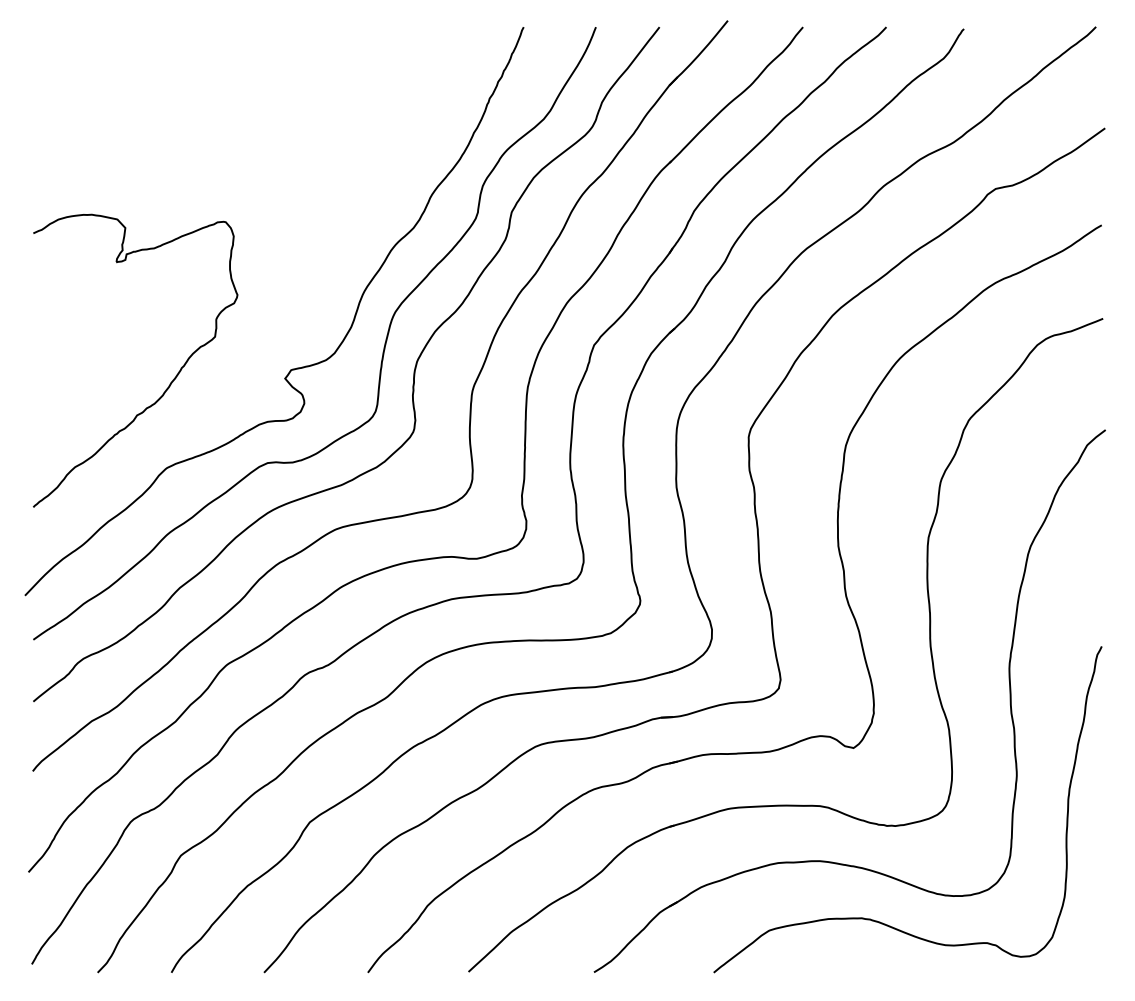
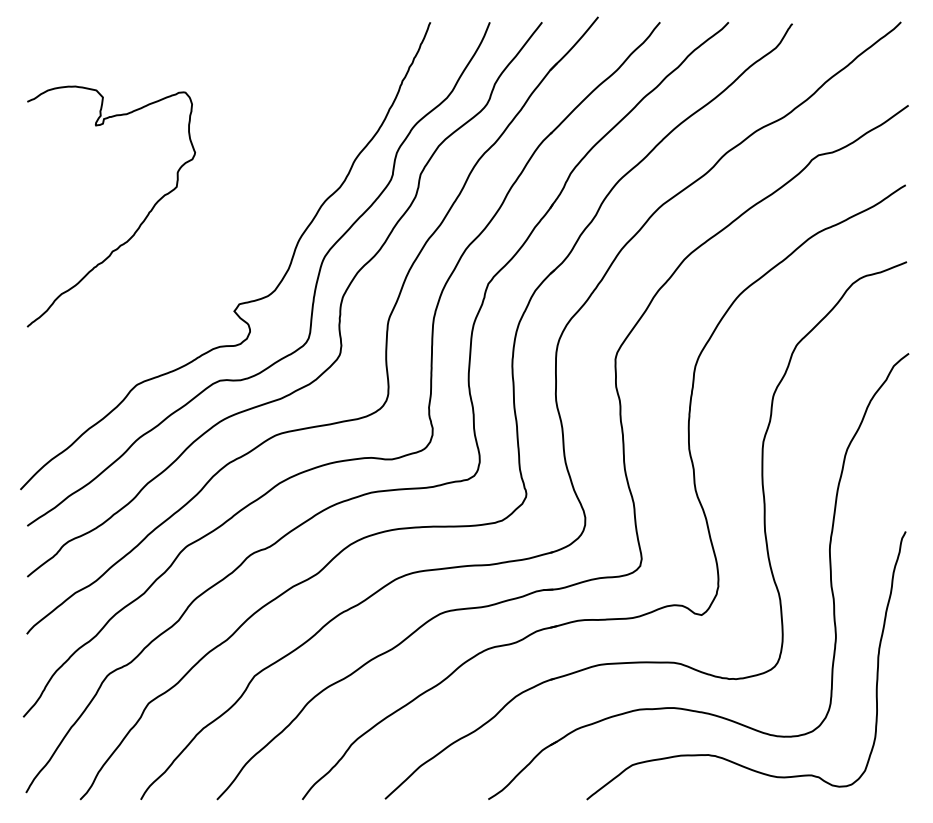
curve: (169, 382) -> (139, 224), moved

